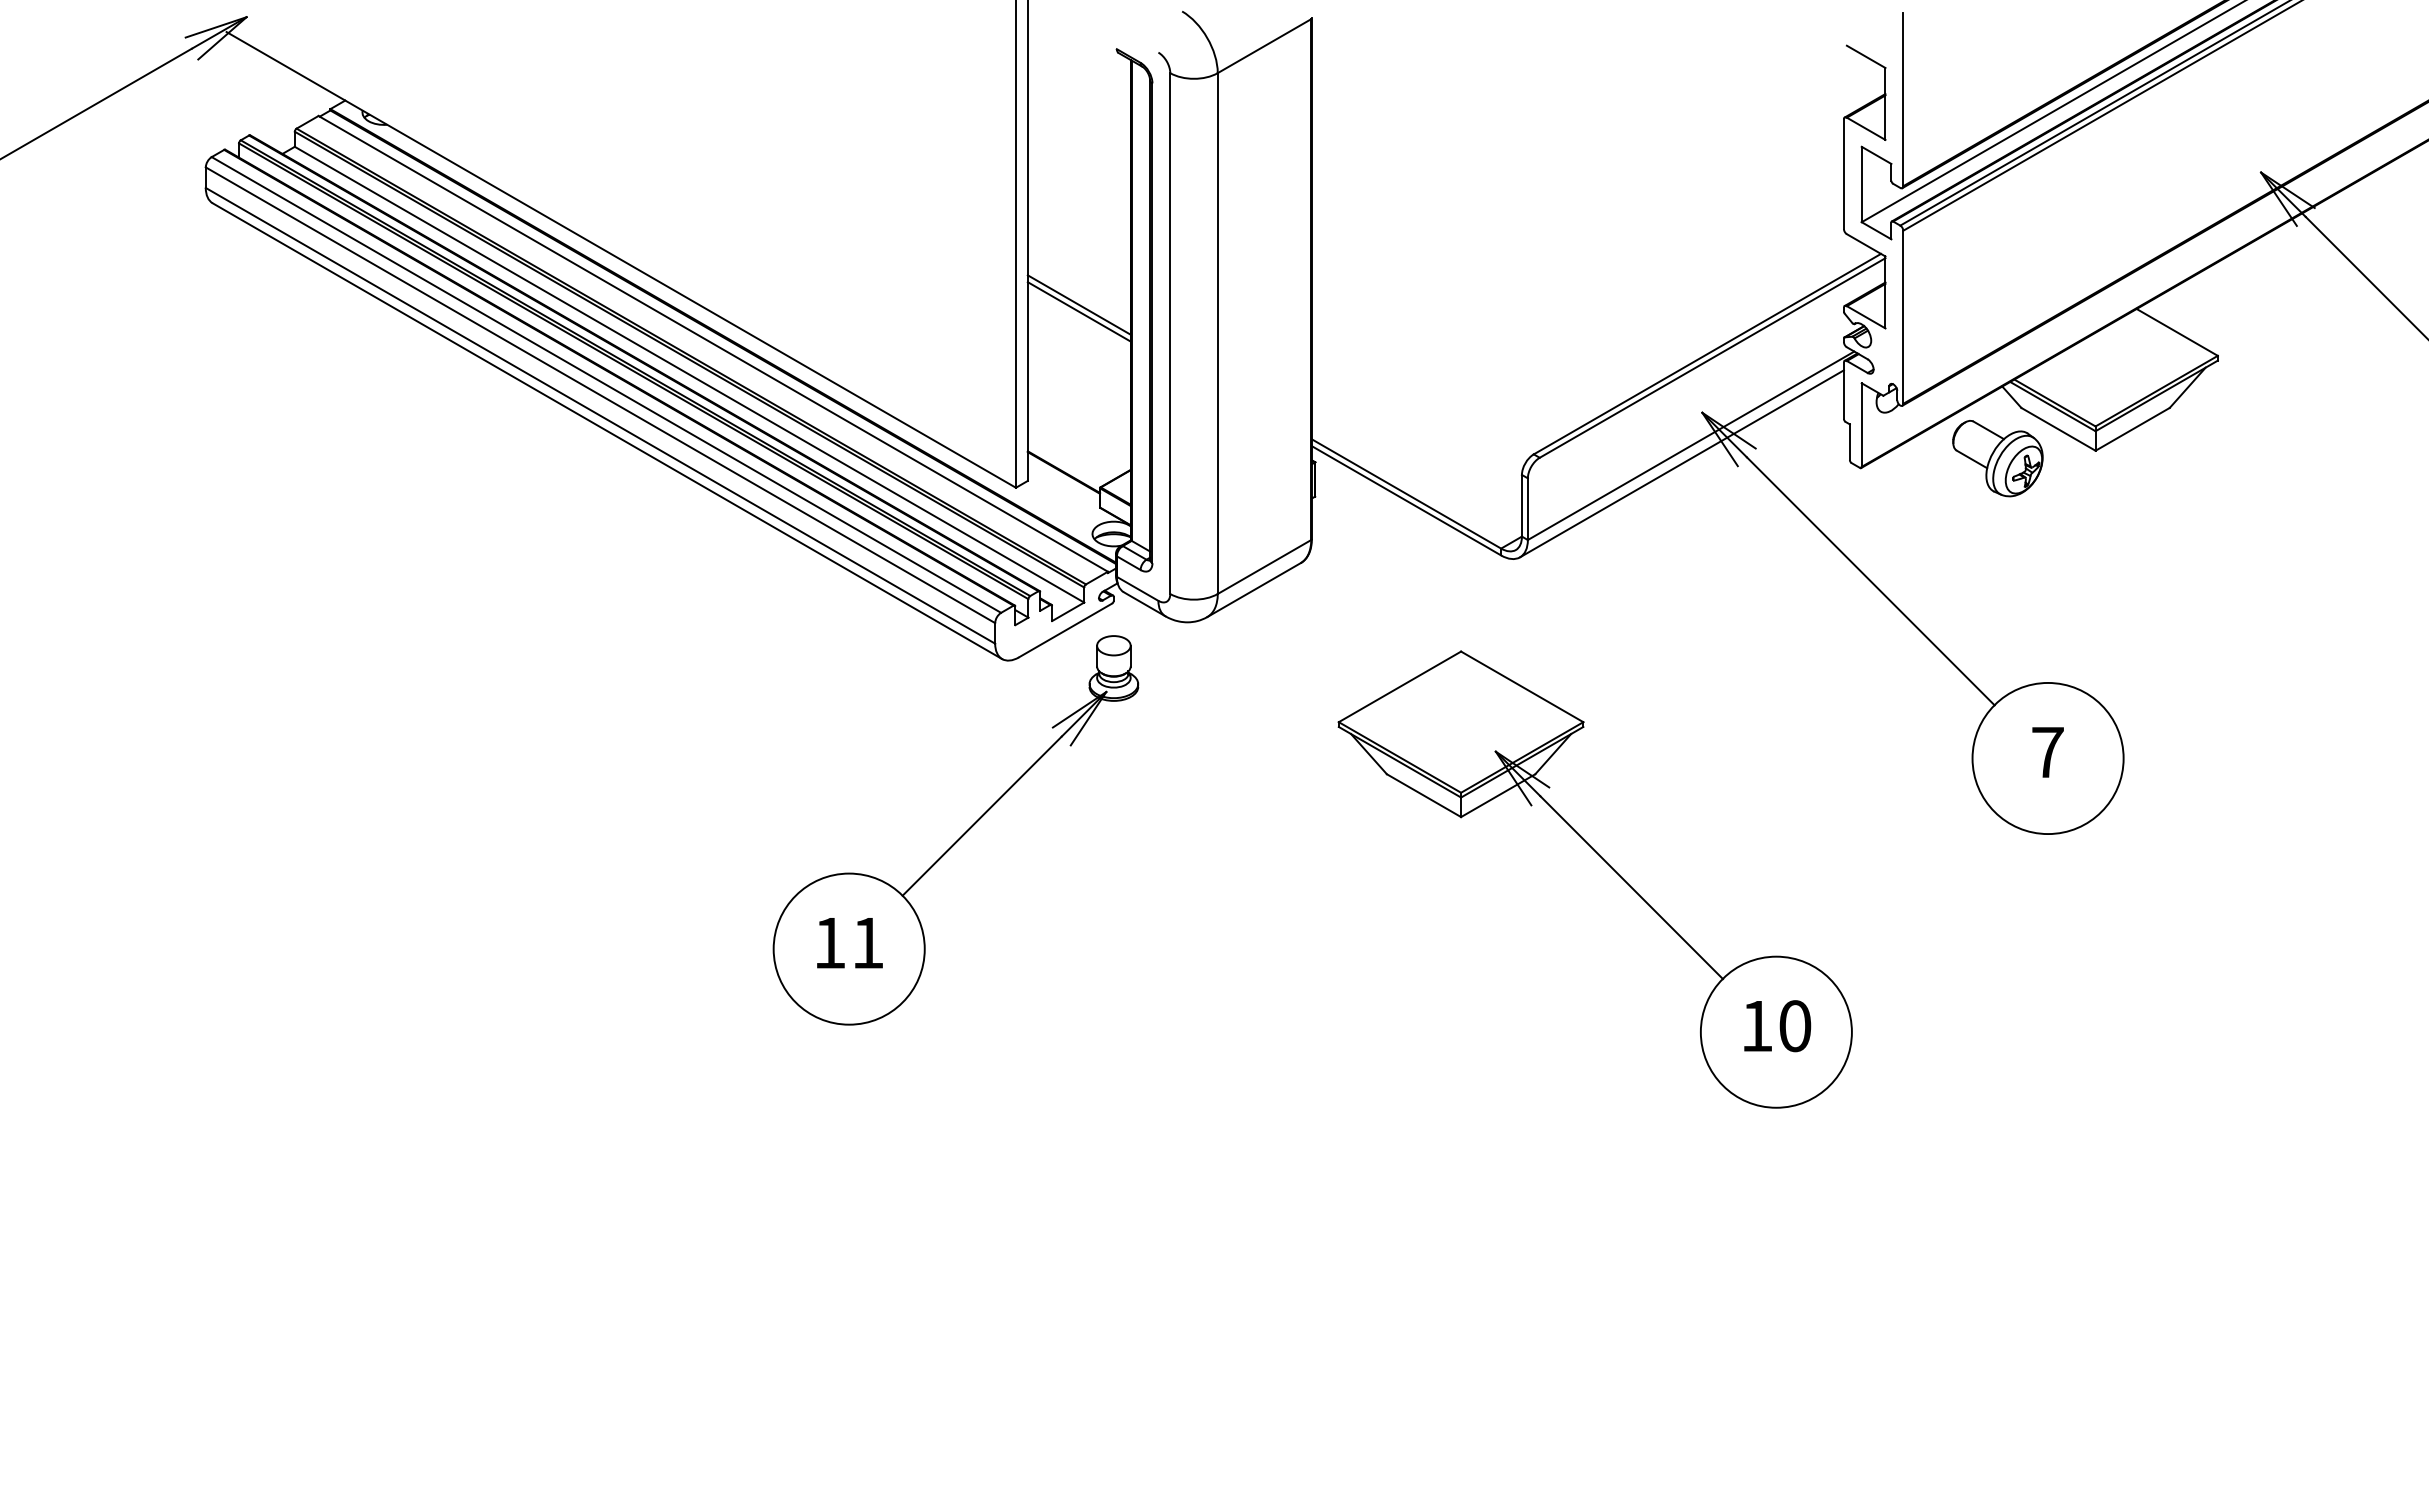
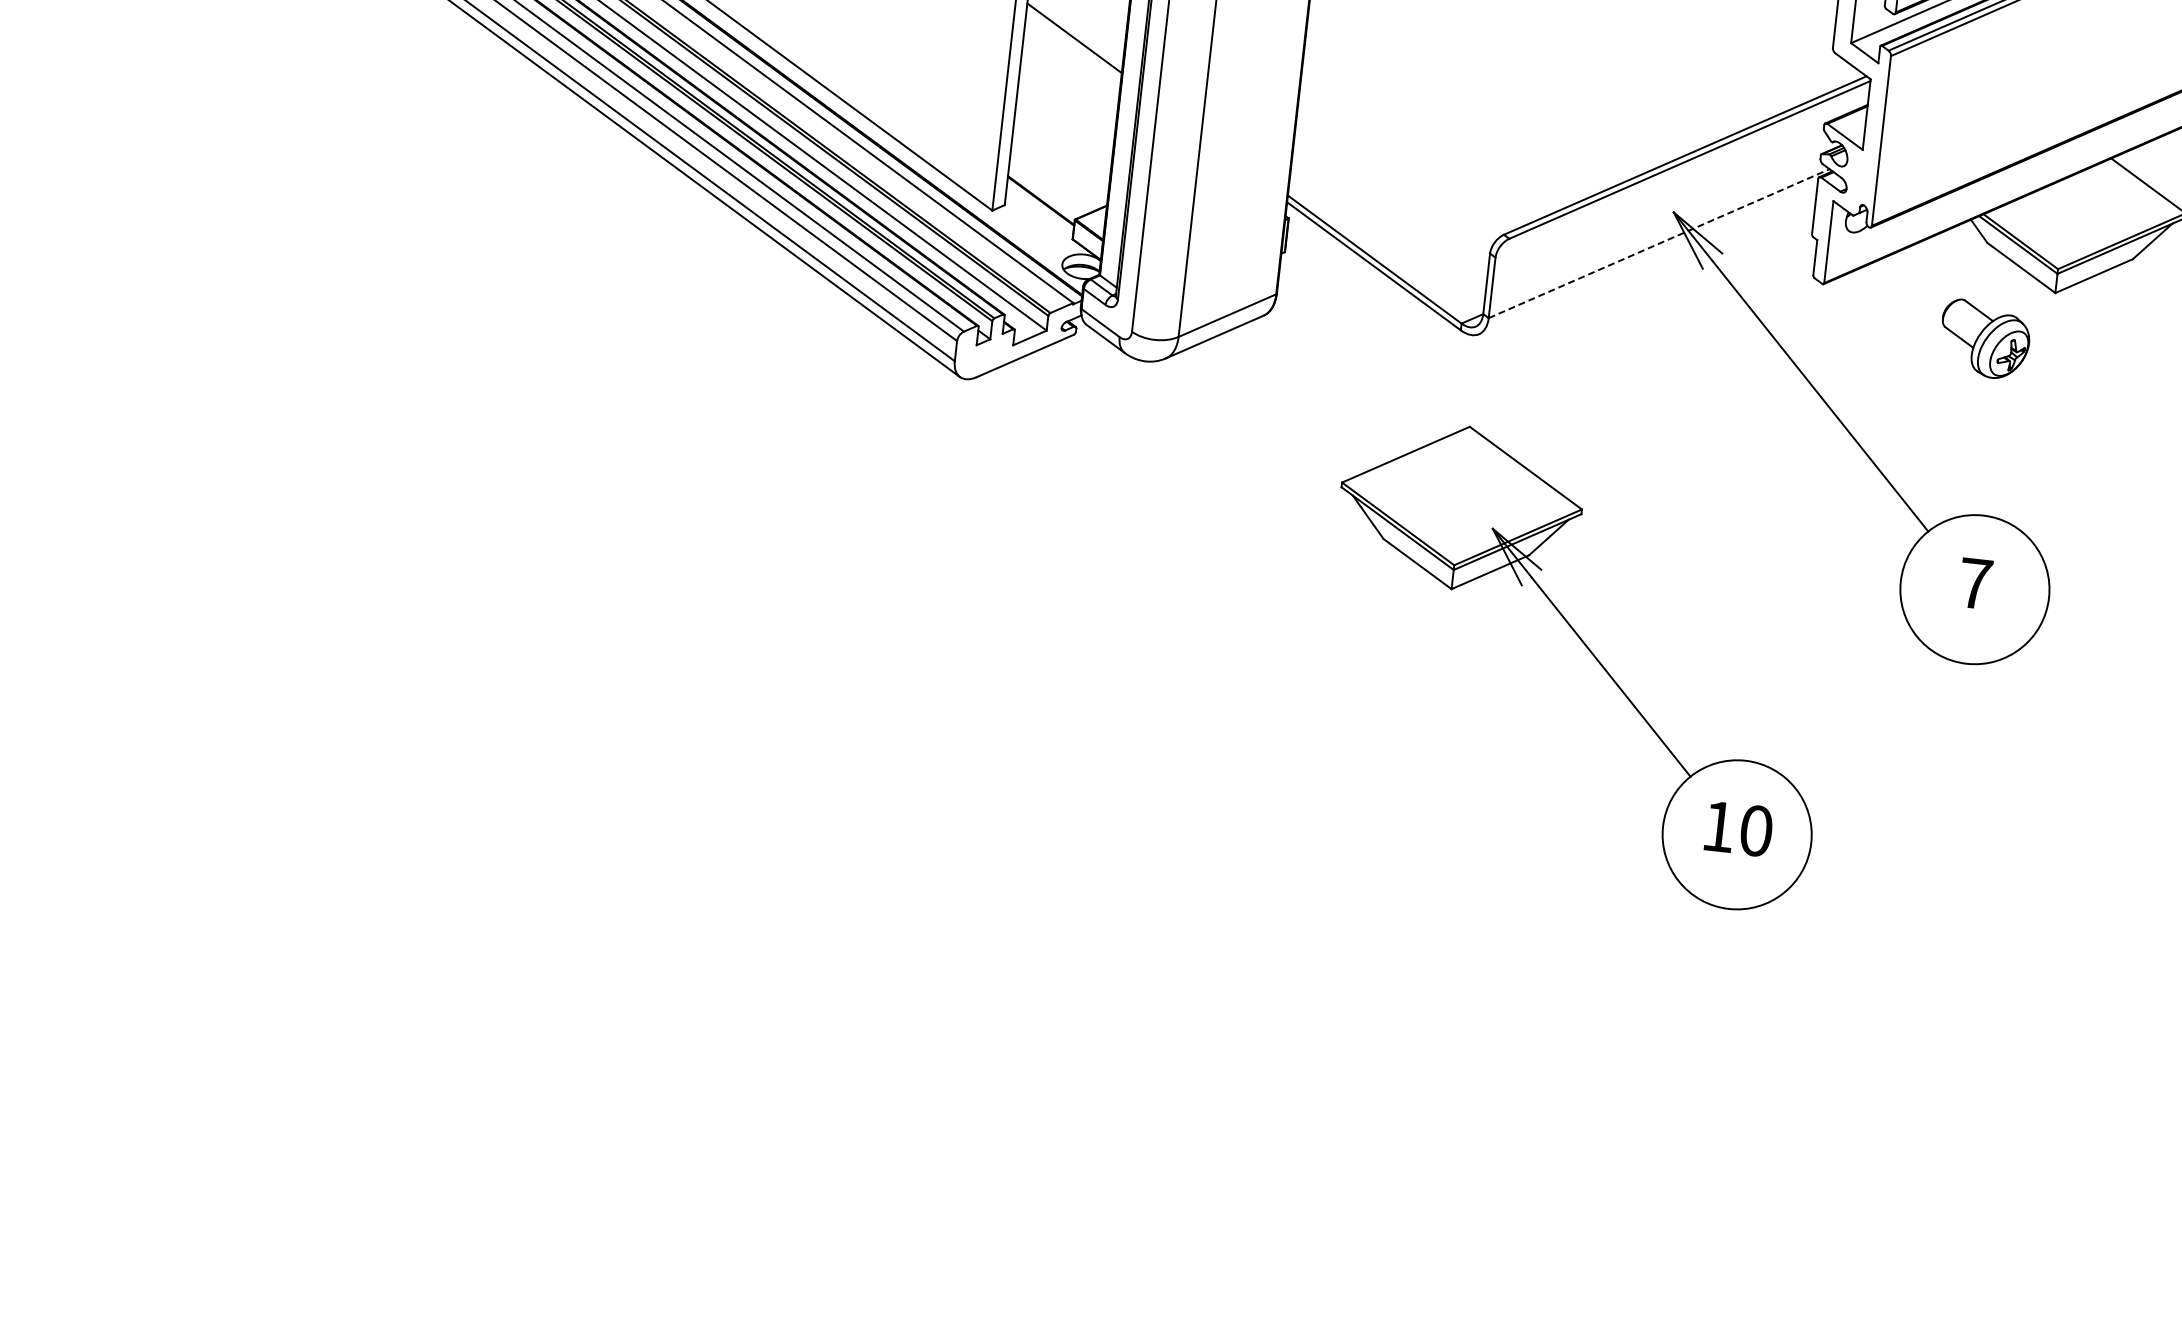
line: (1078, 311) -> (1073, 44), removed
line: (1691, 445) -> (1659, 243), solid -> dashed
part: (1997, 458) -> (1984, 339), moved
line: (1681, 463) -> (1647, 259), removed
part: (961, 835) -> (900, 545), removed
part: (1608, 865) -> (1590, 652), moved

